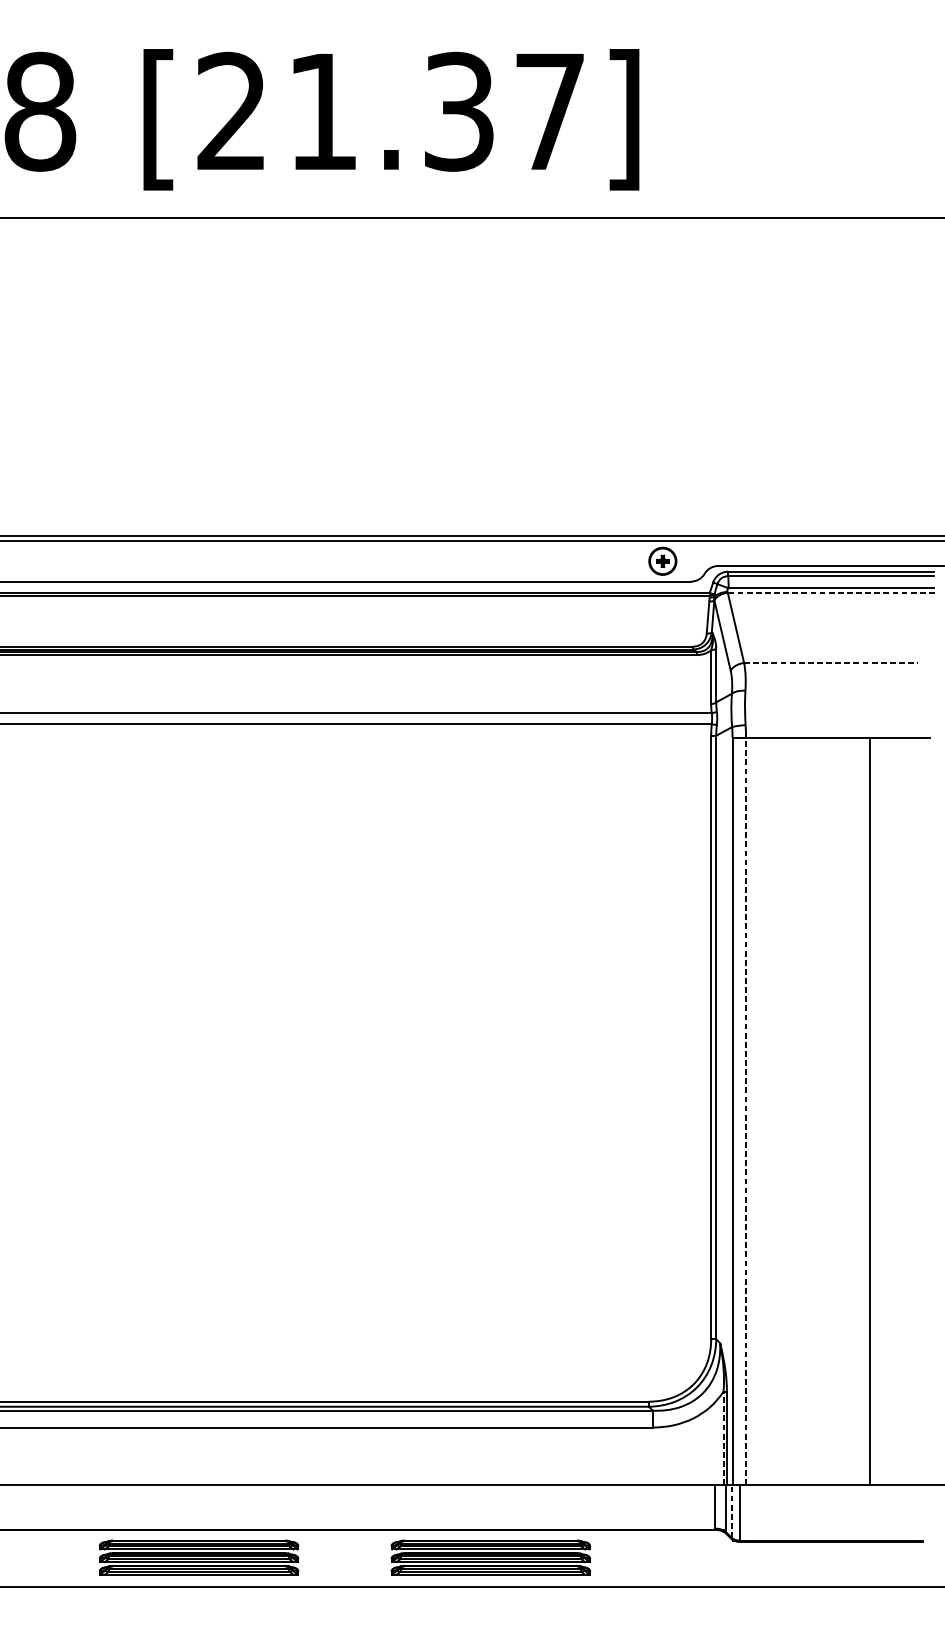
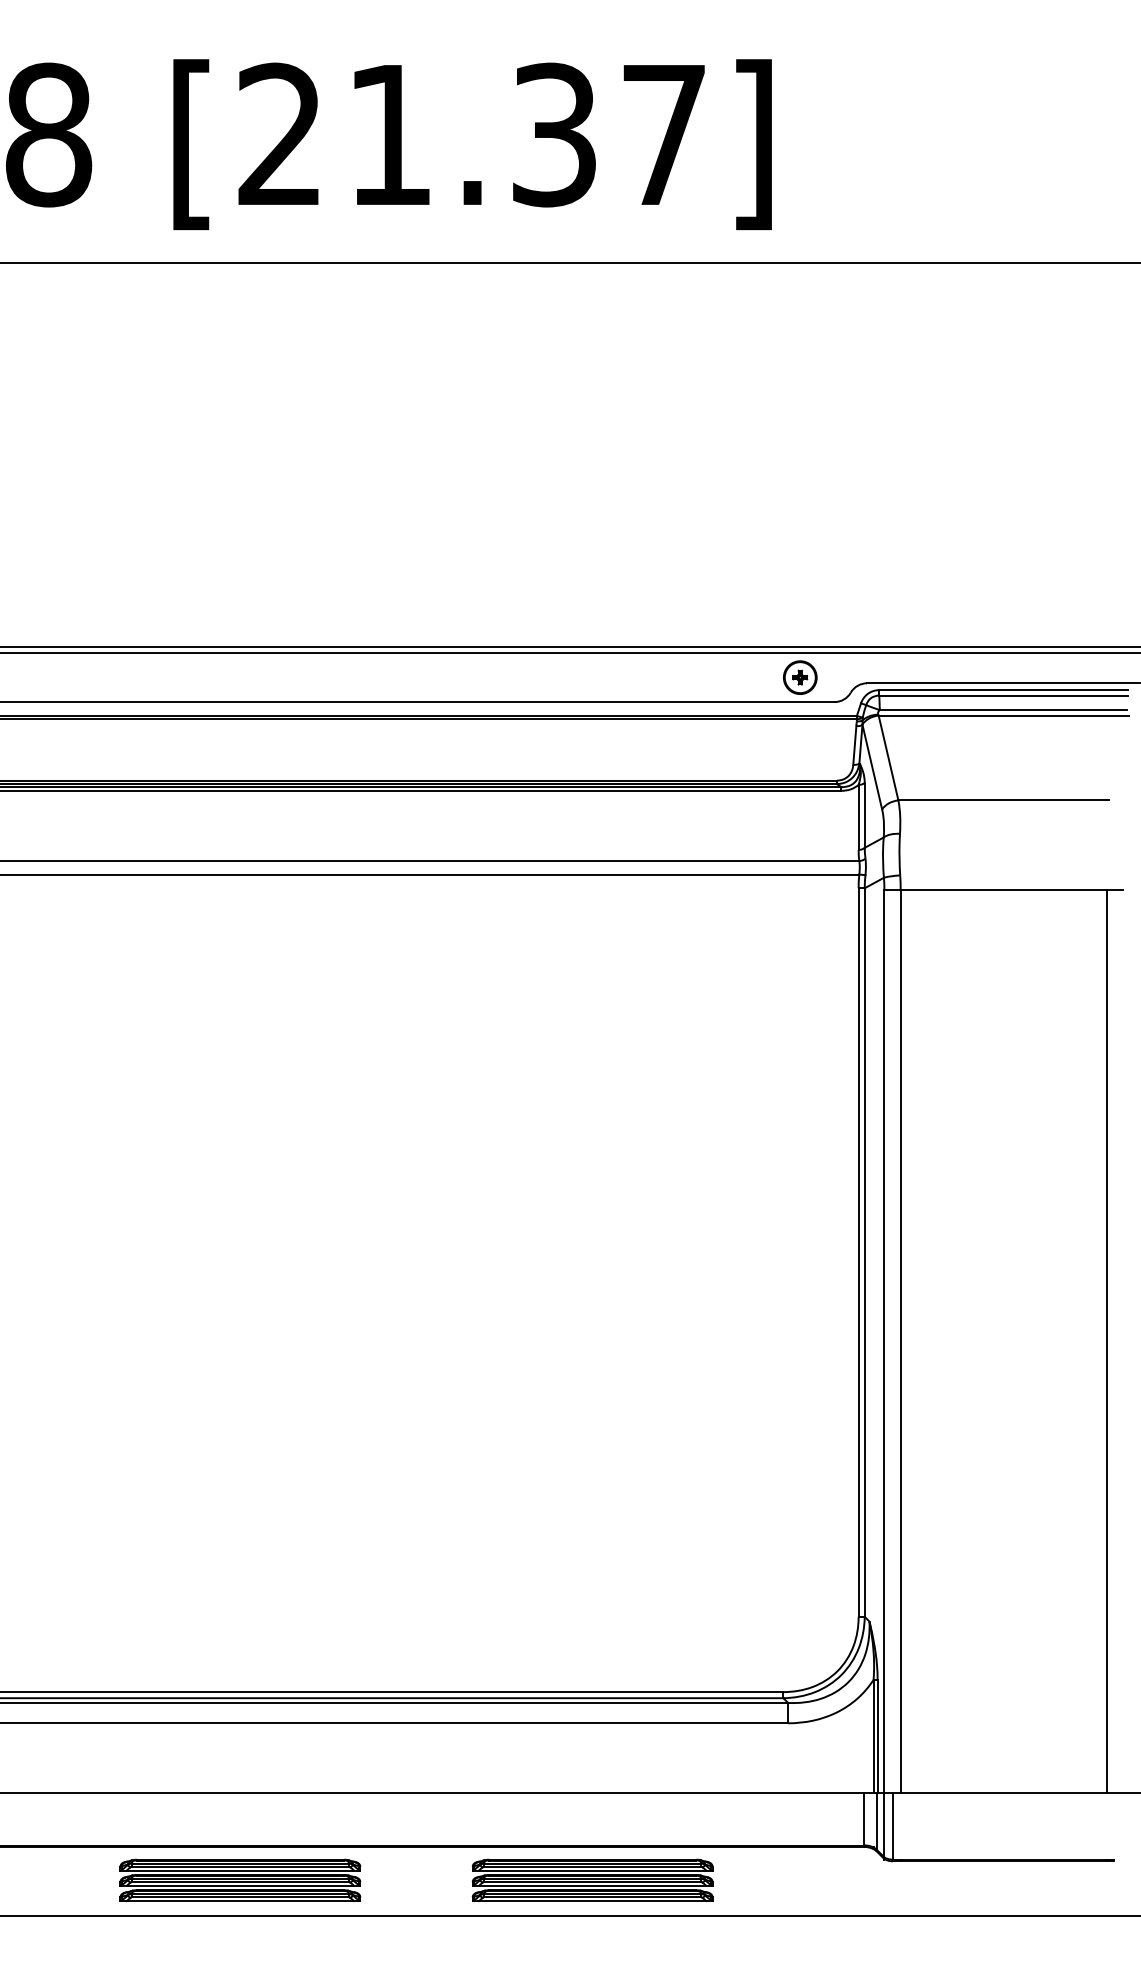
line: (831, 592) -> (1003, 715), dashed -> solid
line: (832, 663) -> (1004, 800), dashed -> solid
line: (745, 1111) -> (900, 1341), dashed -> solid
line: (870, 1111) -> (1106, 1341), moved
line: (723, 1437) -> (873, 1735), dashed -> solid
line: (731, 1511) -> (883, 1824), dashed -> solid

